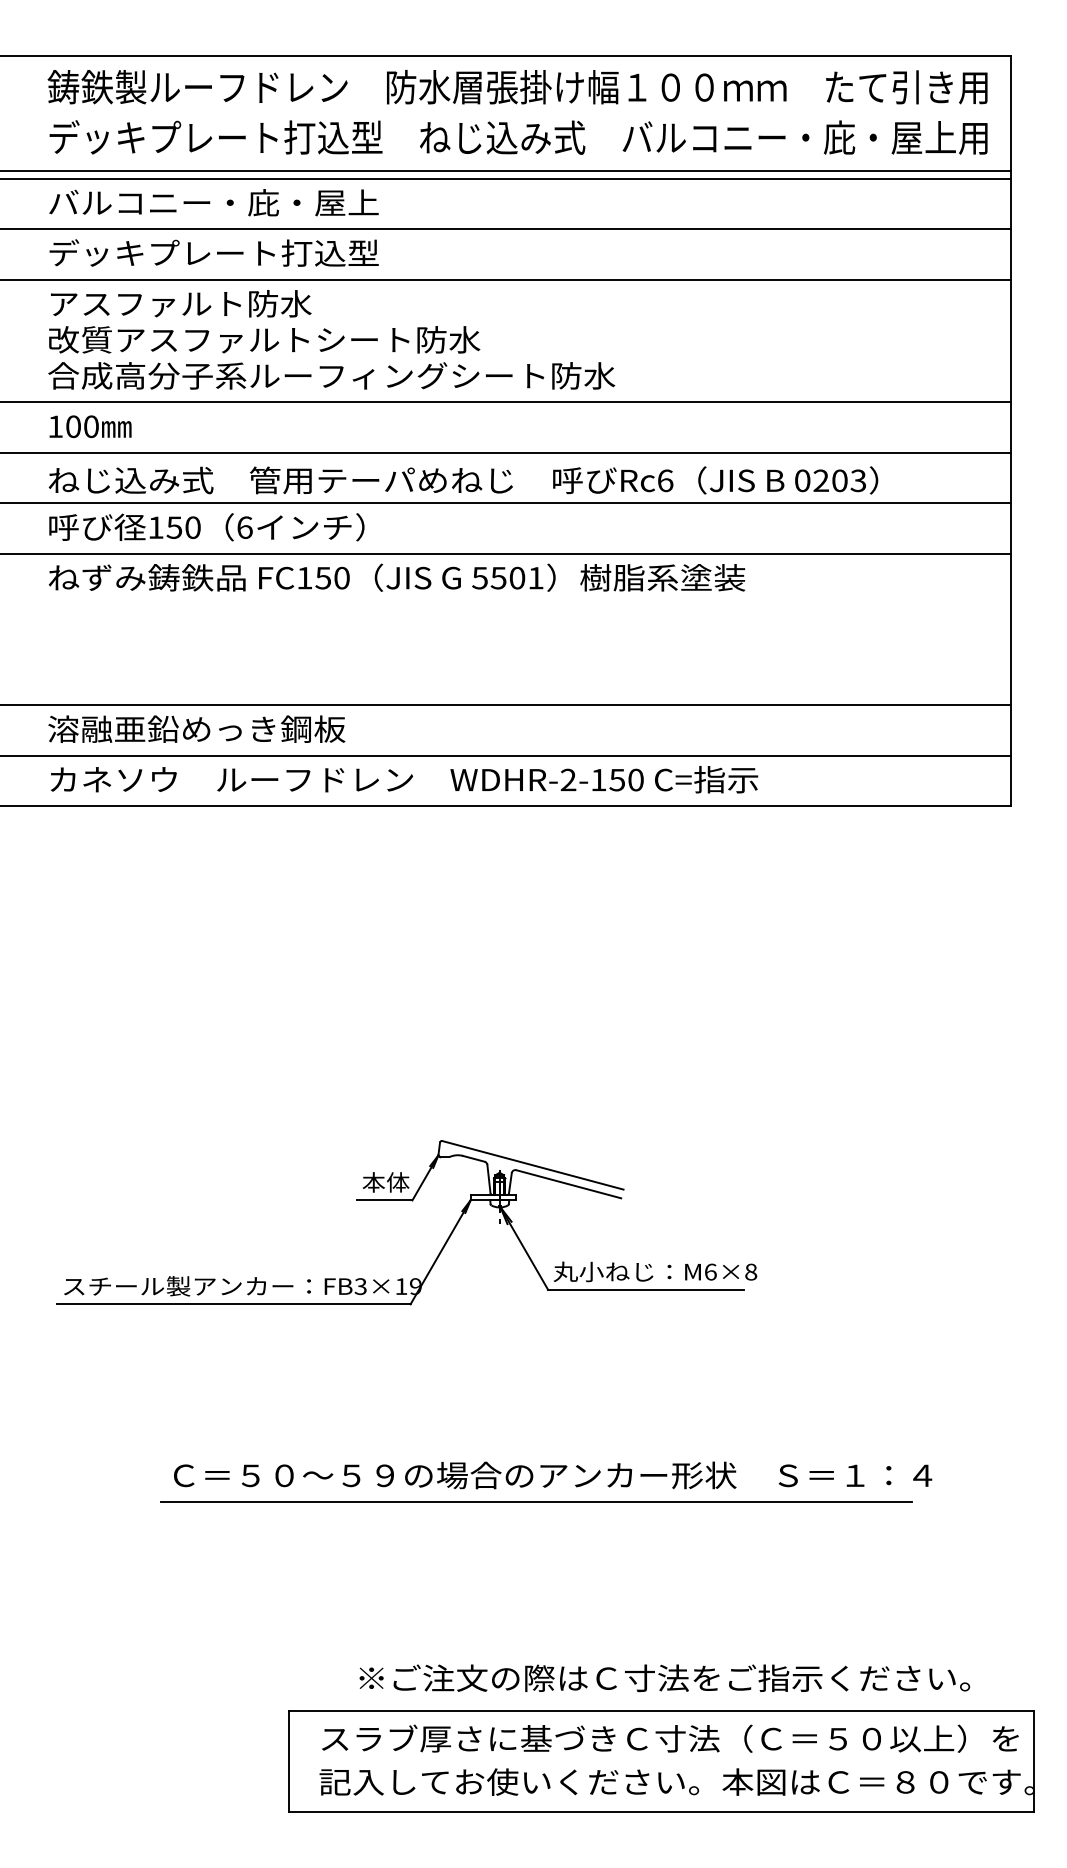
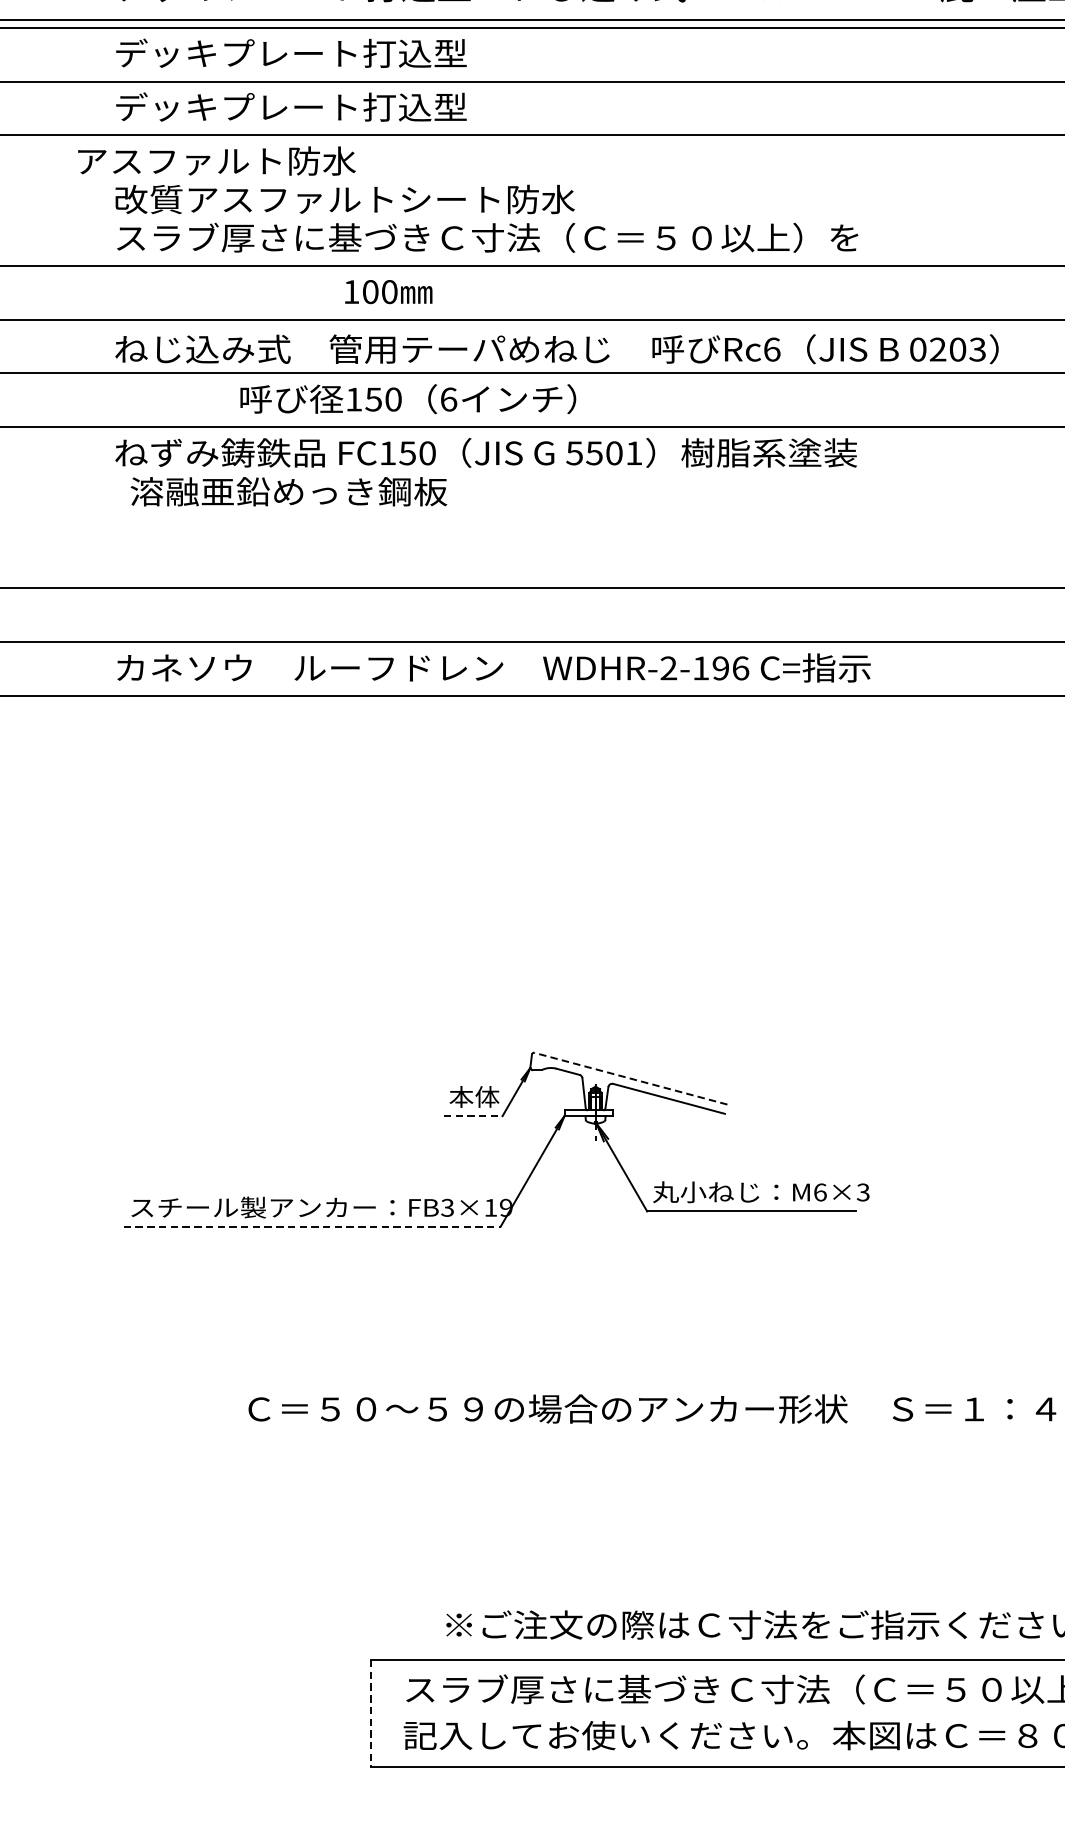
text: (213, 202) -> (290, 53), バルコニー・庇・屋上 -> デッキプレート打込型
text: (181, 303) -> (217, 160), moved
text: (397, 375) -> (486, 237), 合成高分子系ルーフィングシート防水 -> スラブ厚さに基づきＣ寸法（Ｃ＝５０以上）を
text: (90, 426) -> (388, 291), moved
text: (206, 527) -> (407, 399), moved
text: (196, 728) -> (288, 490), moved
text: (626, 779) -> (730, 667), WDHR-2-150 -> WDHR-2-196
line: (532, 1165) -> (630, 1078), solid -> dashed
line: (384, 1200) -> (472, 1116), solid -> dashed
text: (751, 1271) -> (863, 1191), M6×8 -> M6×3
line: (233, 1304) -> (312, 1226), solid -> dashed
line: (536, 1501) -> (634, 1436), removed
line: (288, 1761) -> (370, 1713), solid -> dashed

